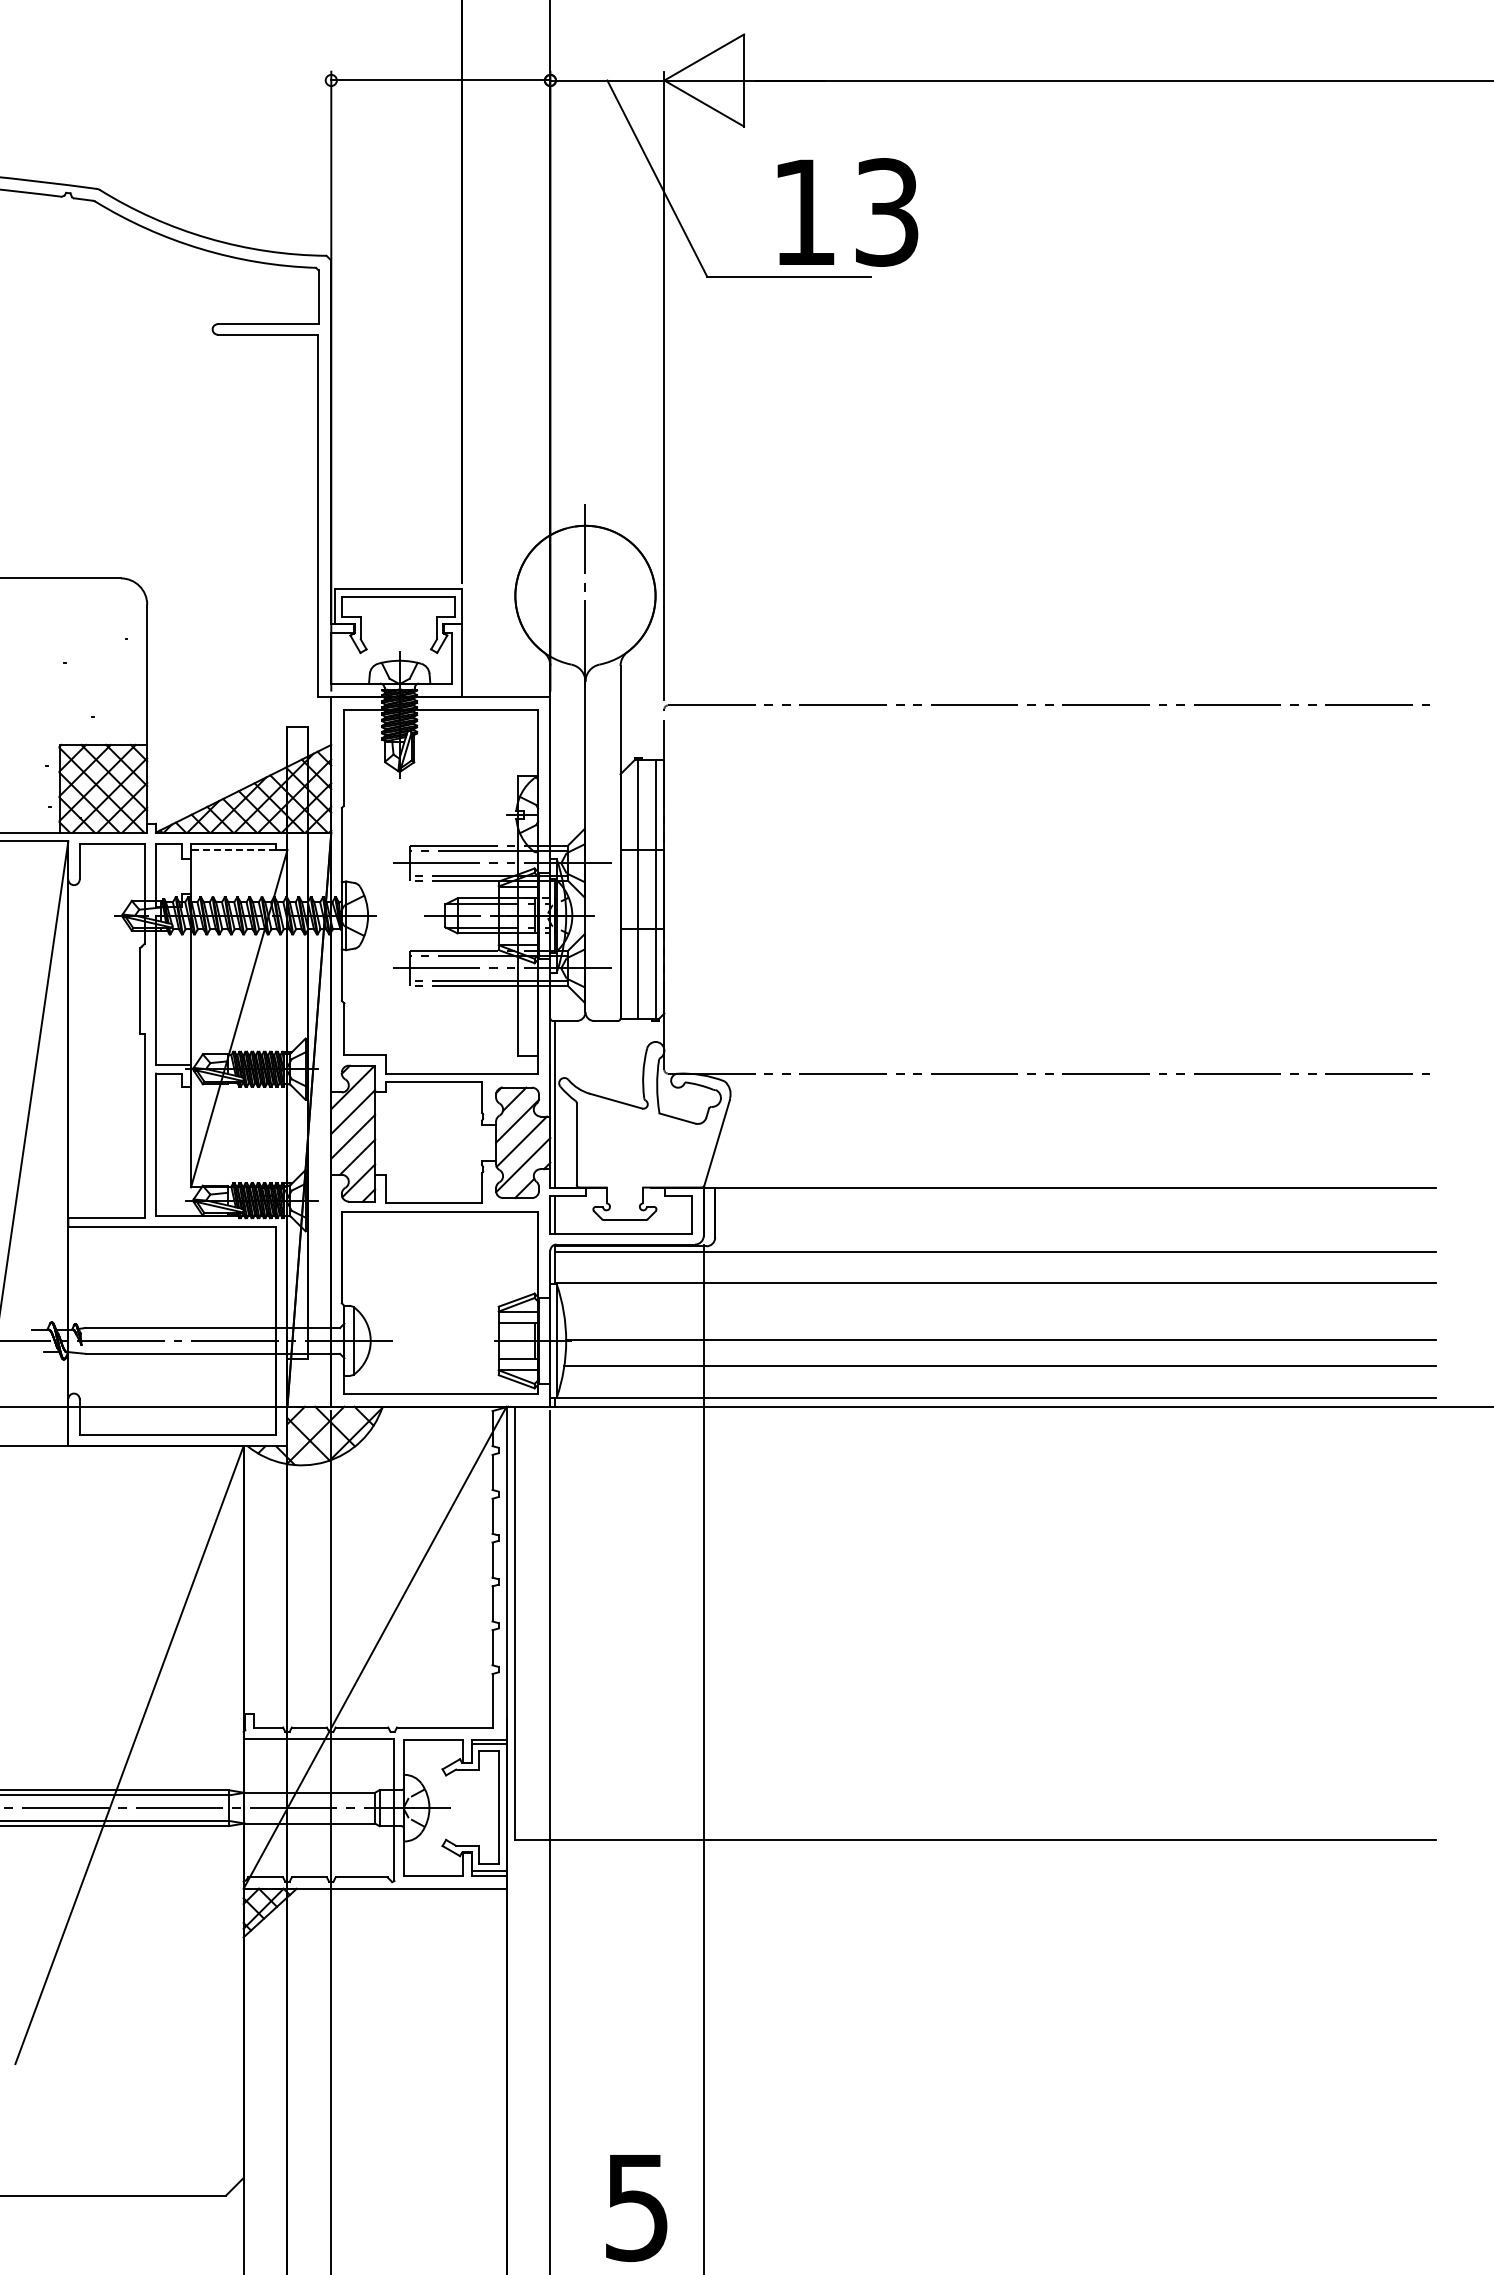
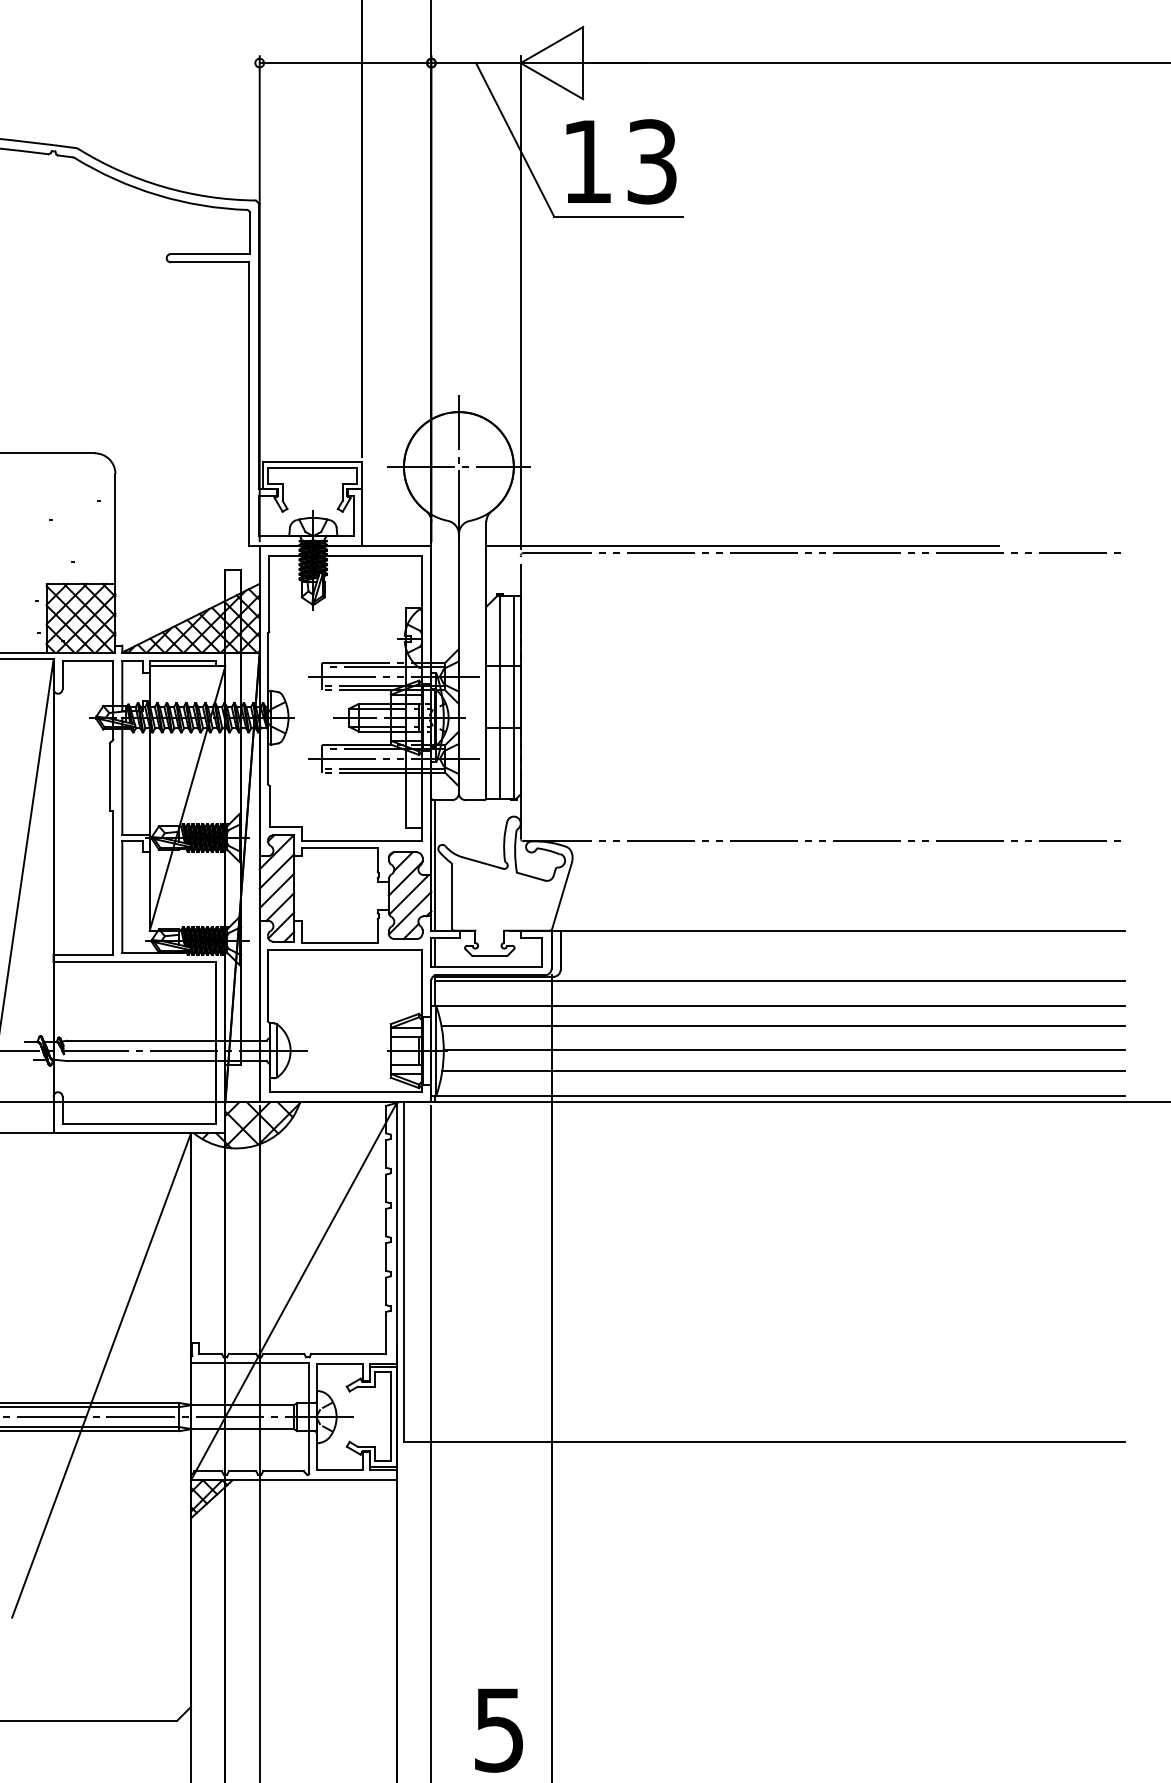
text: (847, 212) -> (621, 161), moved
line: (585, 595) -> (458, 466), added
line: (947, 696) -> (742, 545), added
line: (238, 850) -> (186, 666), dashed -> solid
line: (999, 1309) -> (783, 1026), added

